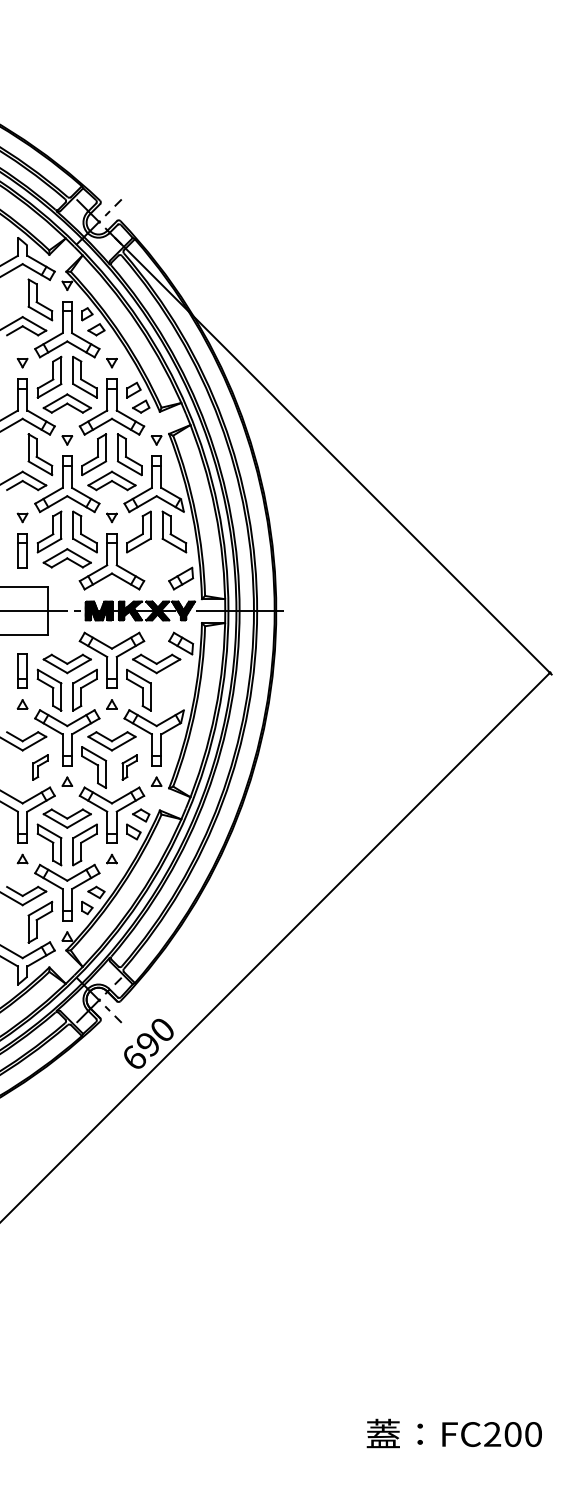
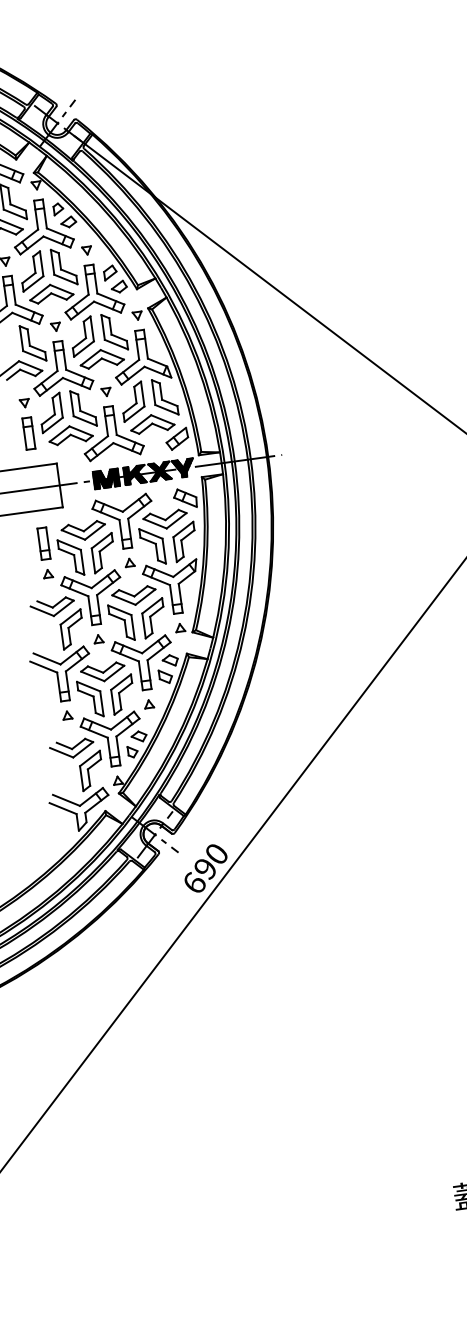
part: (156, 558) -> (152, 423), added
part: (174, 689) -> (185, 541), added
part: (40, 767) -> (72, 629), size x1.67
part: (129, 767) -> (153, 618), size x1.67

